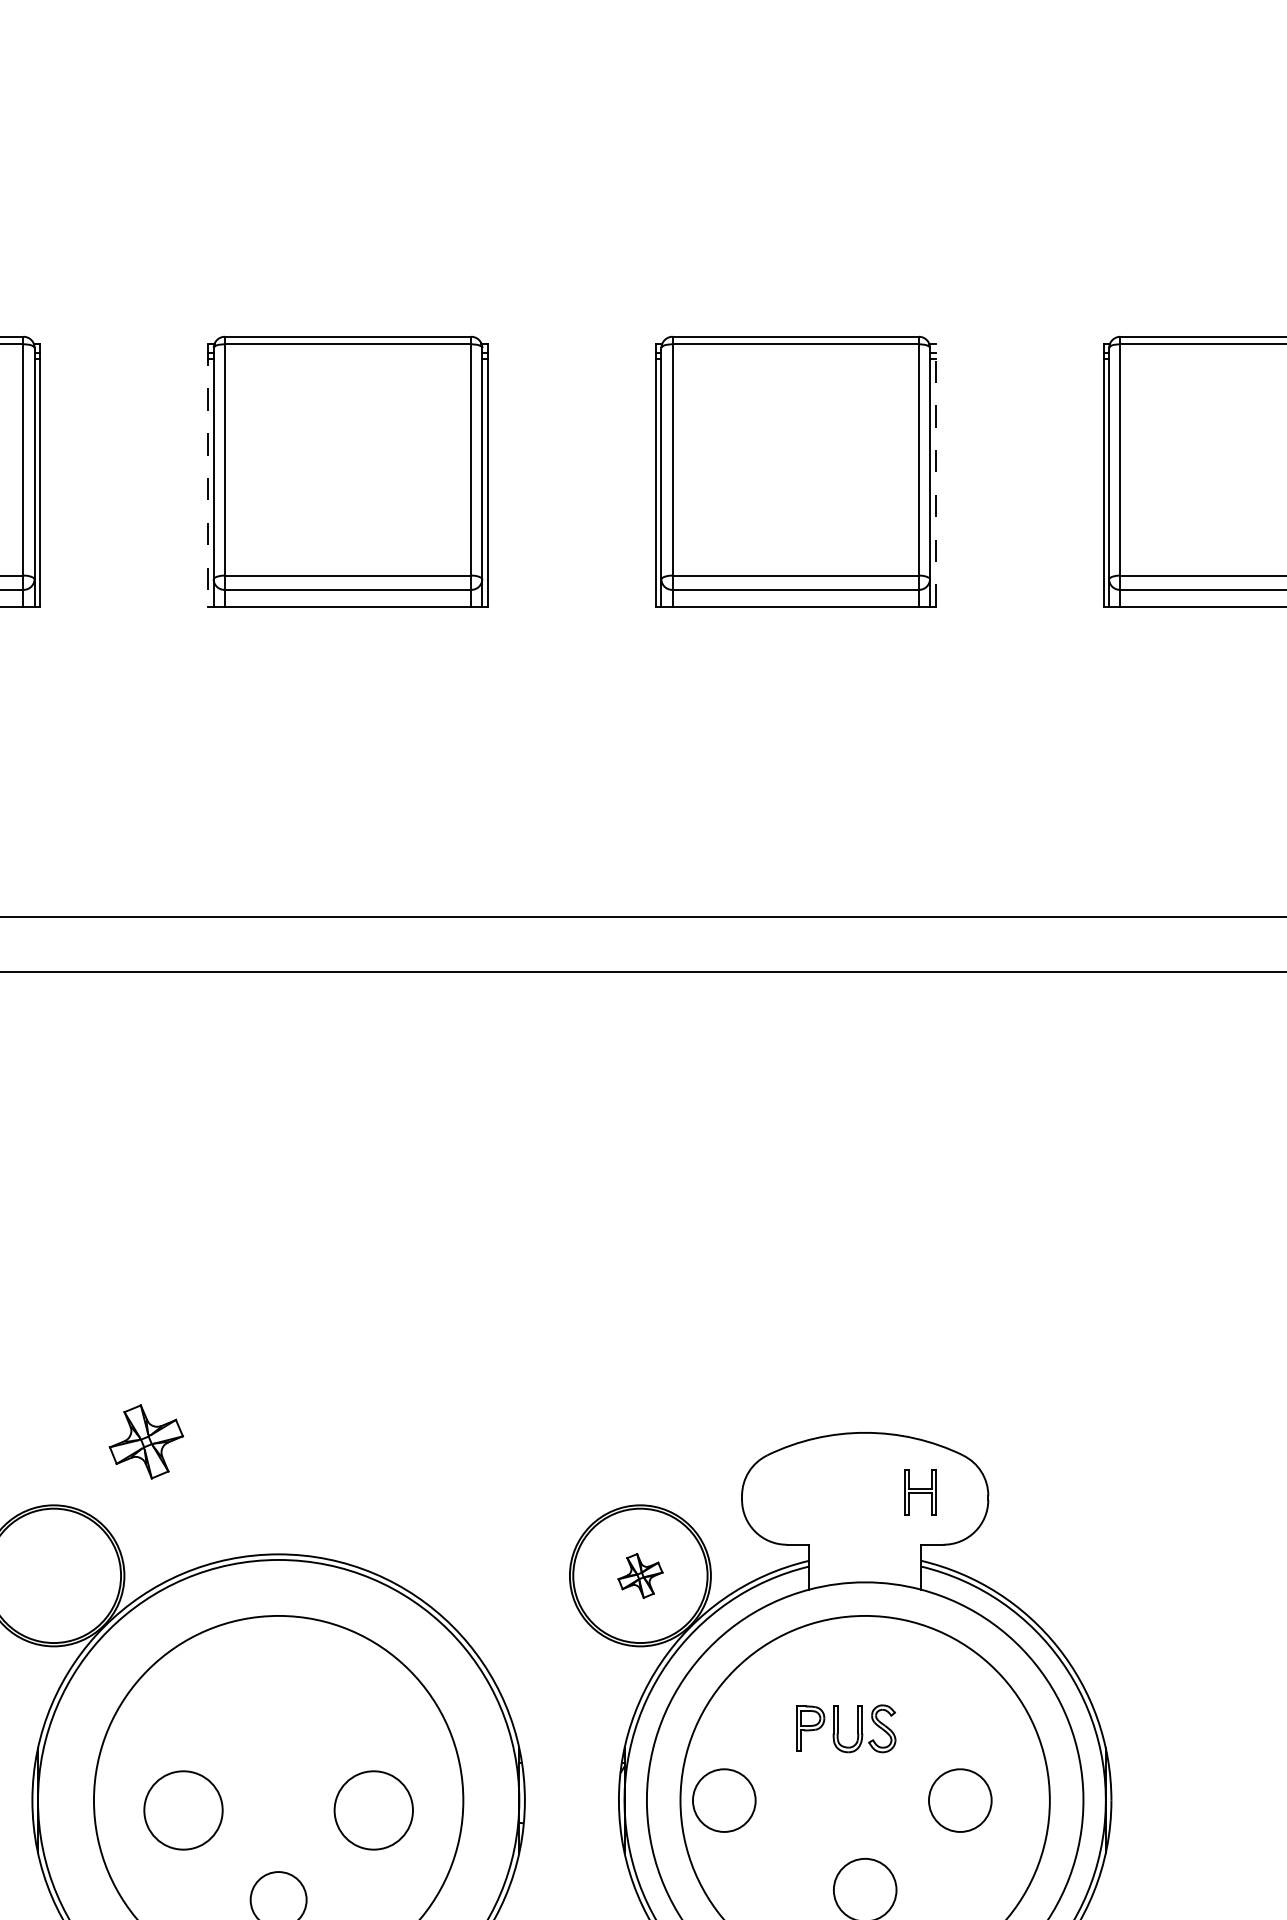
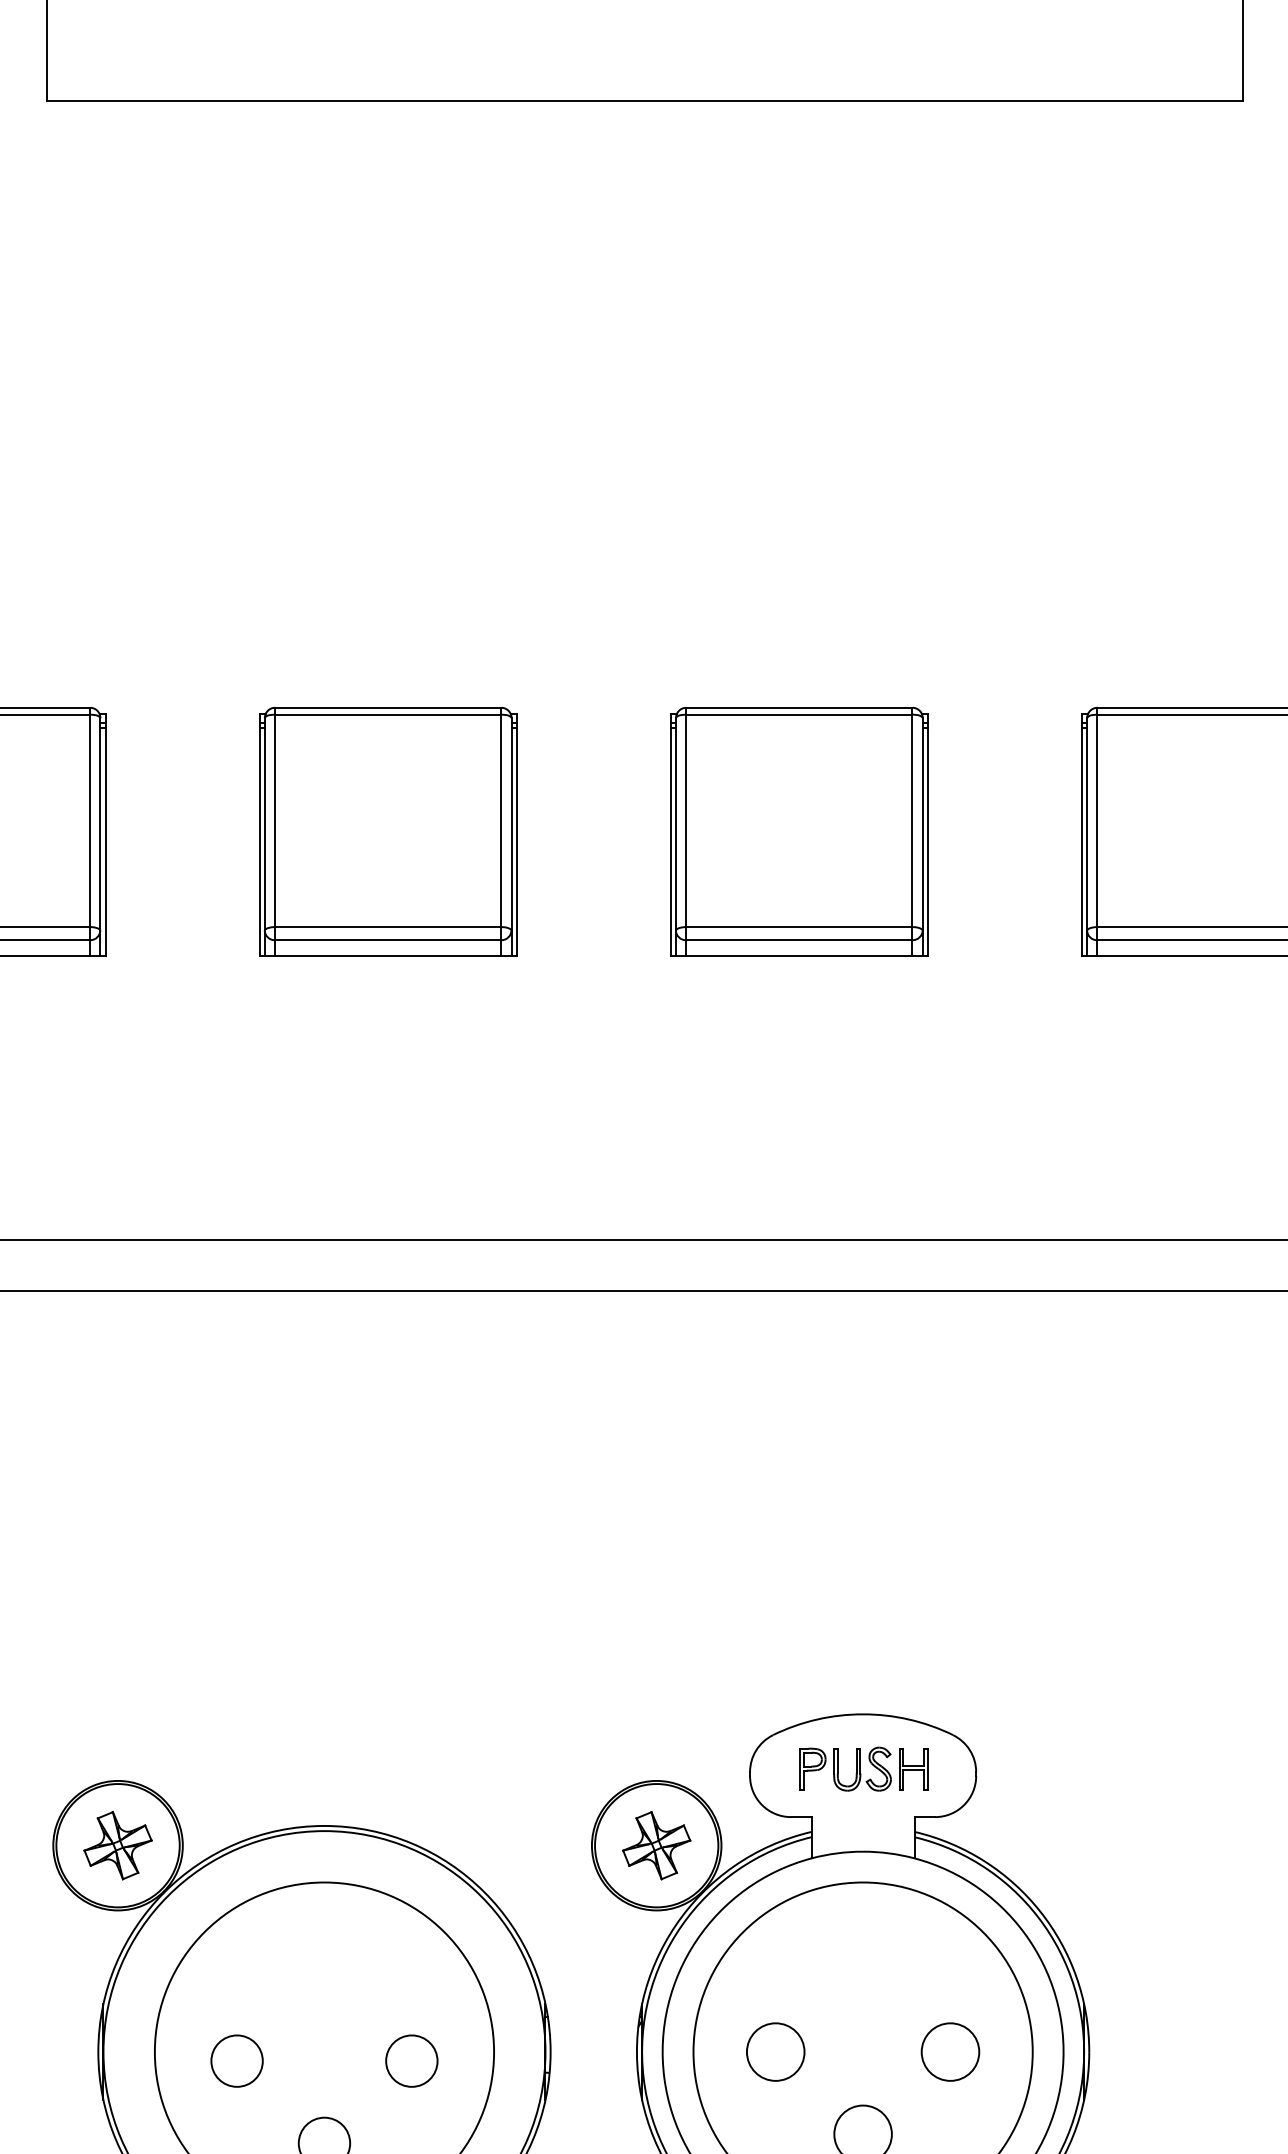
line: (207, 474) -> (259, 834), dashed -> solid
line: (935, 474) -> (927, 834), dashed -> solid
part: (145, 1441) -> (117, 1845), moved
part: (640, 1575) -> (656, 1845), size x1.67
part: (838, 1728) -> (838, 1768), moved
circle: (724, 1799) -> (775, 2051), moved
circle: (182, 1809) -> (236, 2060), size x0.71
circle: (373, 1809) -> (411, 2060), size x0.71

